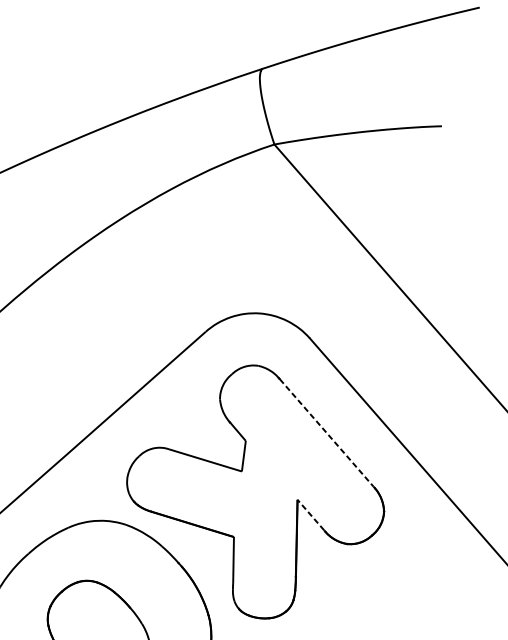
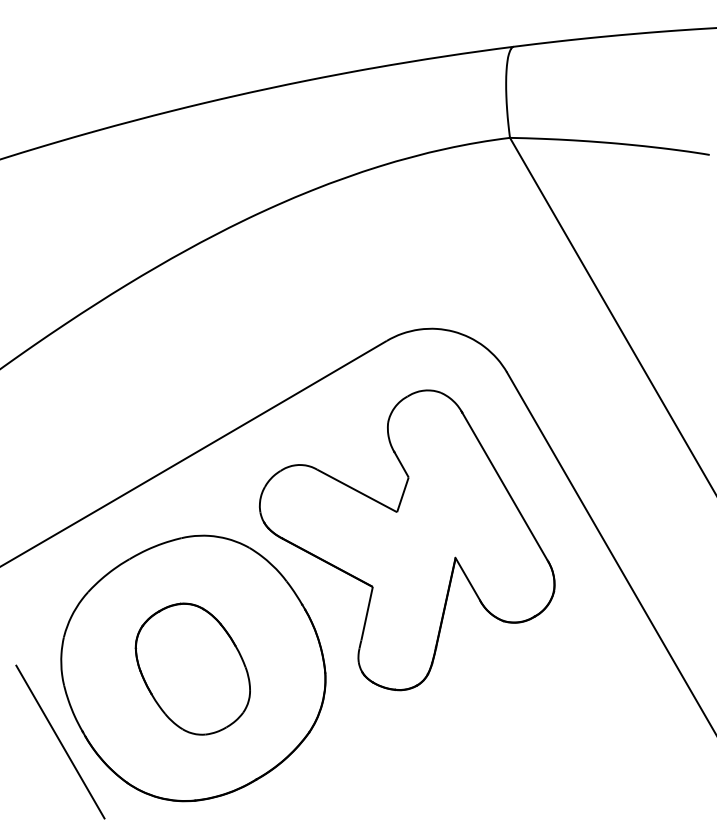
line: (326, 432) -> (504, 486), dashed -> solid
line: (310, 514) -> (467, 578), dashed -> solid

